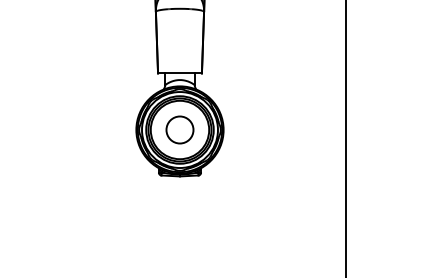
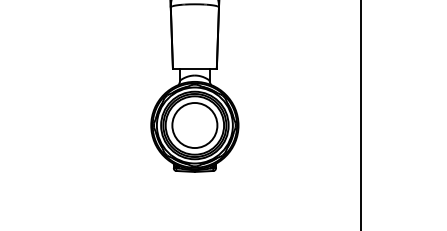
circle: (179, 129) -> (194, 125), size x1.67

